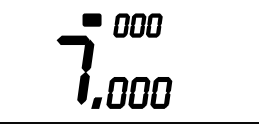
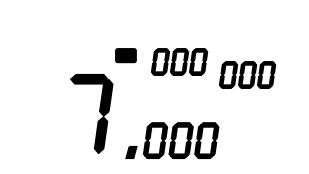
part: (196, 36) -> (247, 74), added
part: (82, 68) -> (99, 112), moved

